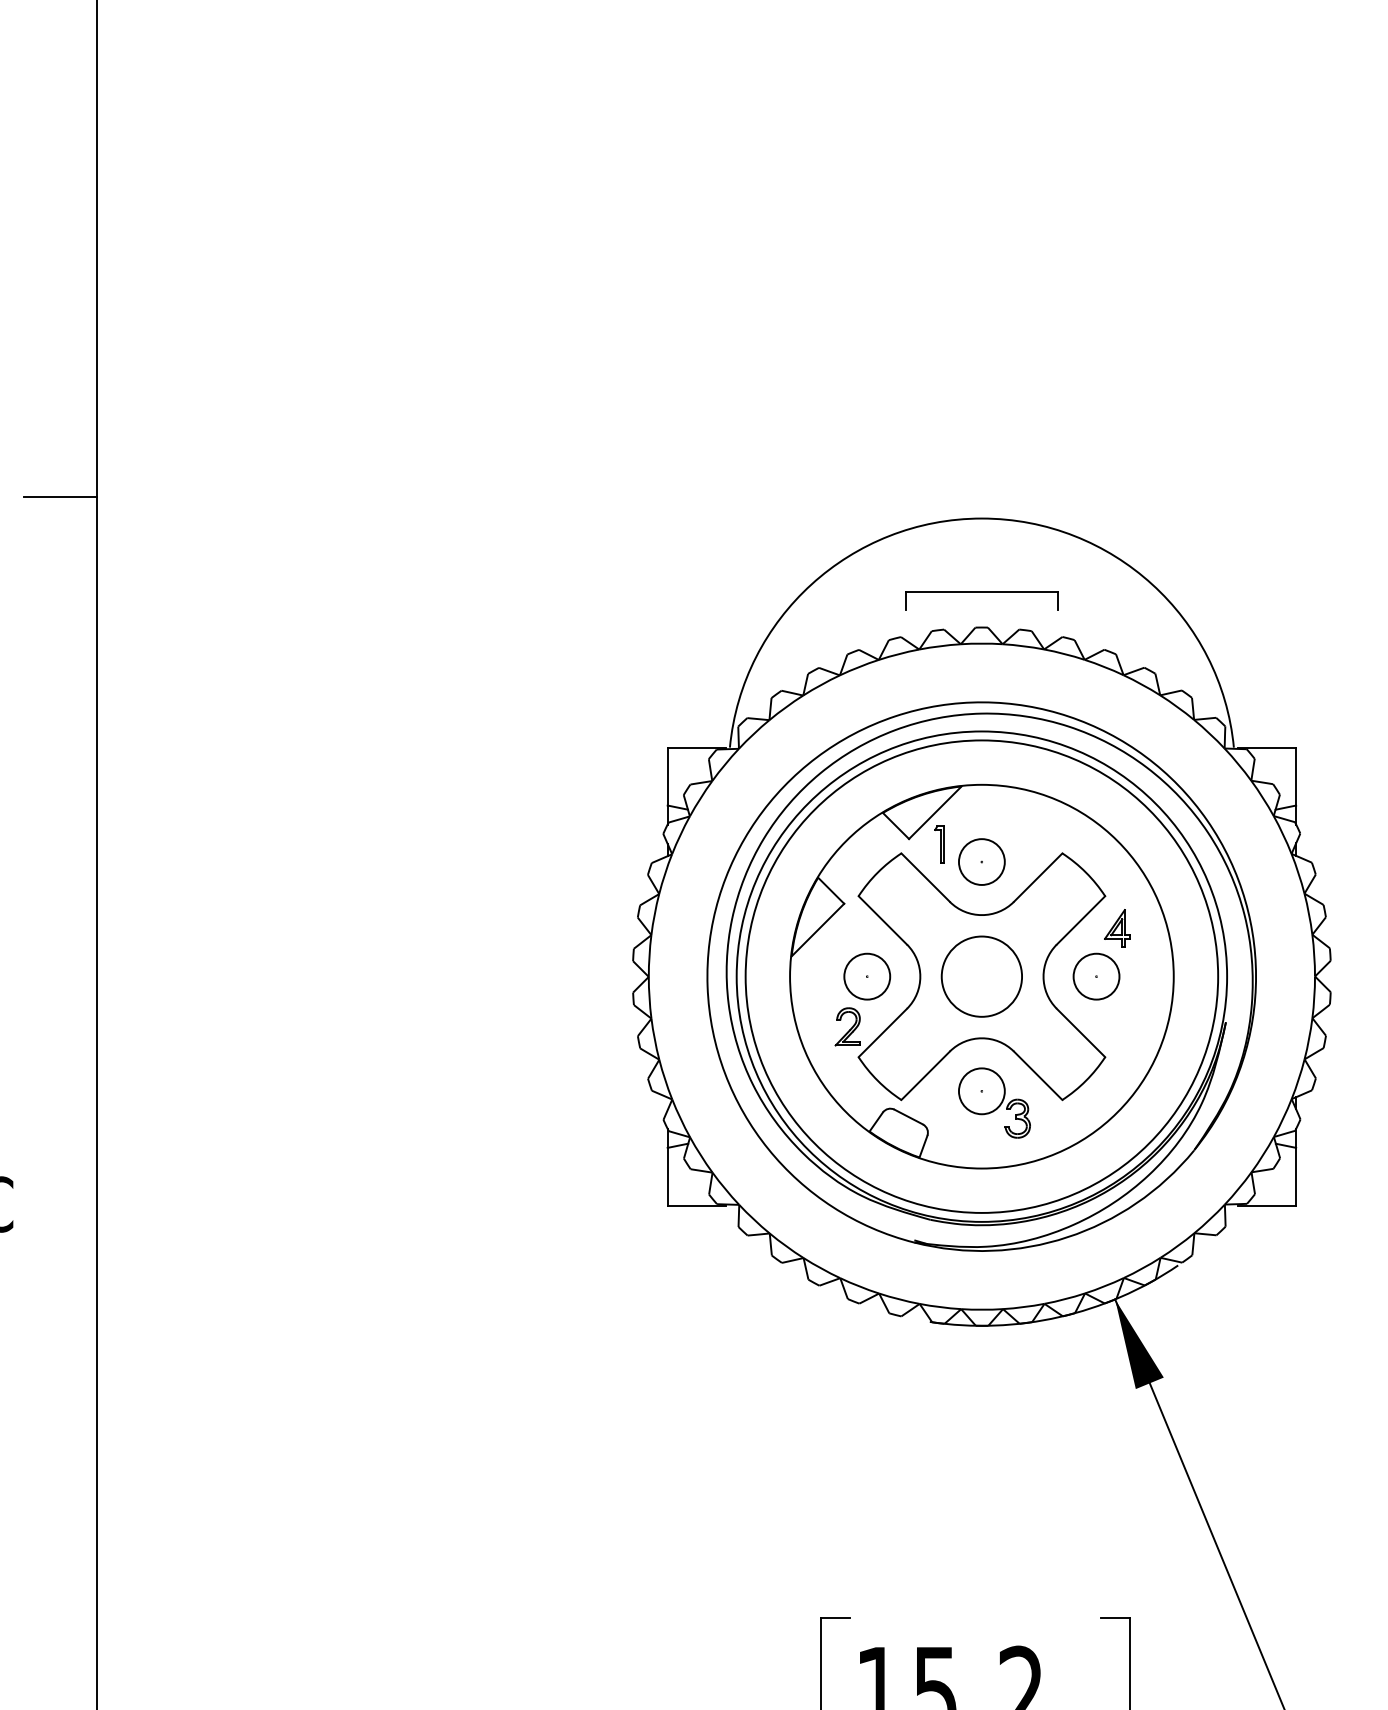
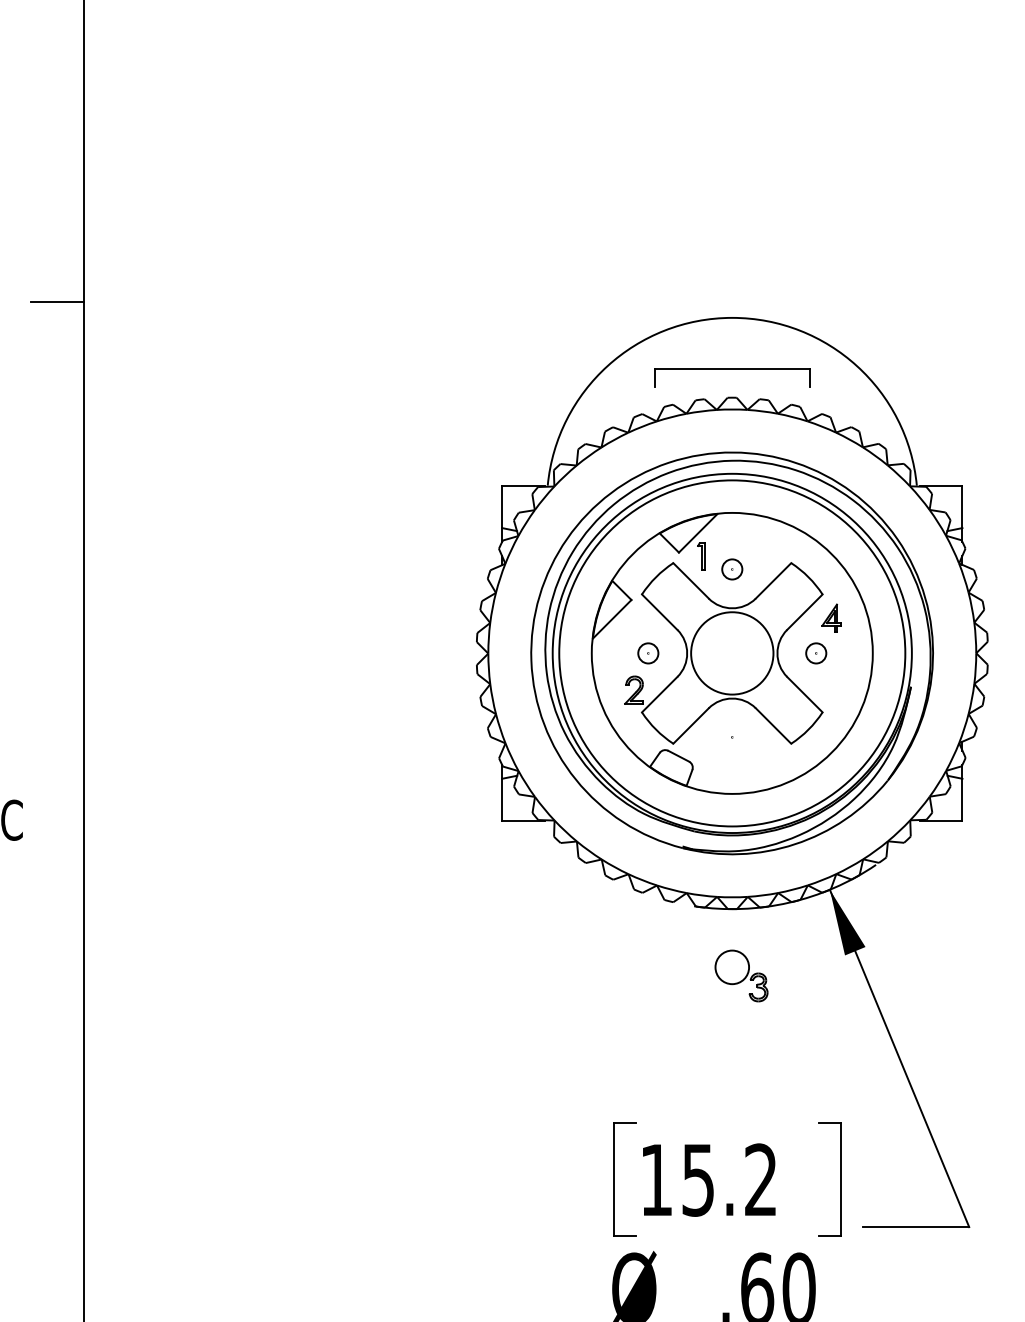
part: (982, 601) -> (732, 378), size x1.4
circle: (982, 862) -> (732, 569), size x0.6
circle: (867, 976) -> (648, 653), size x0.6
circle: (980, 976) -> (731, 653), size x1.4
circle: (1096, 976) -> (816, 653), size x0.6
part: (994, 1102) -> (741, 975), moved

